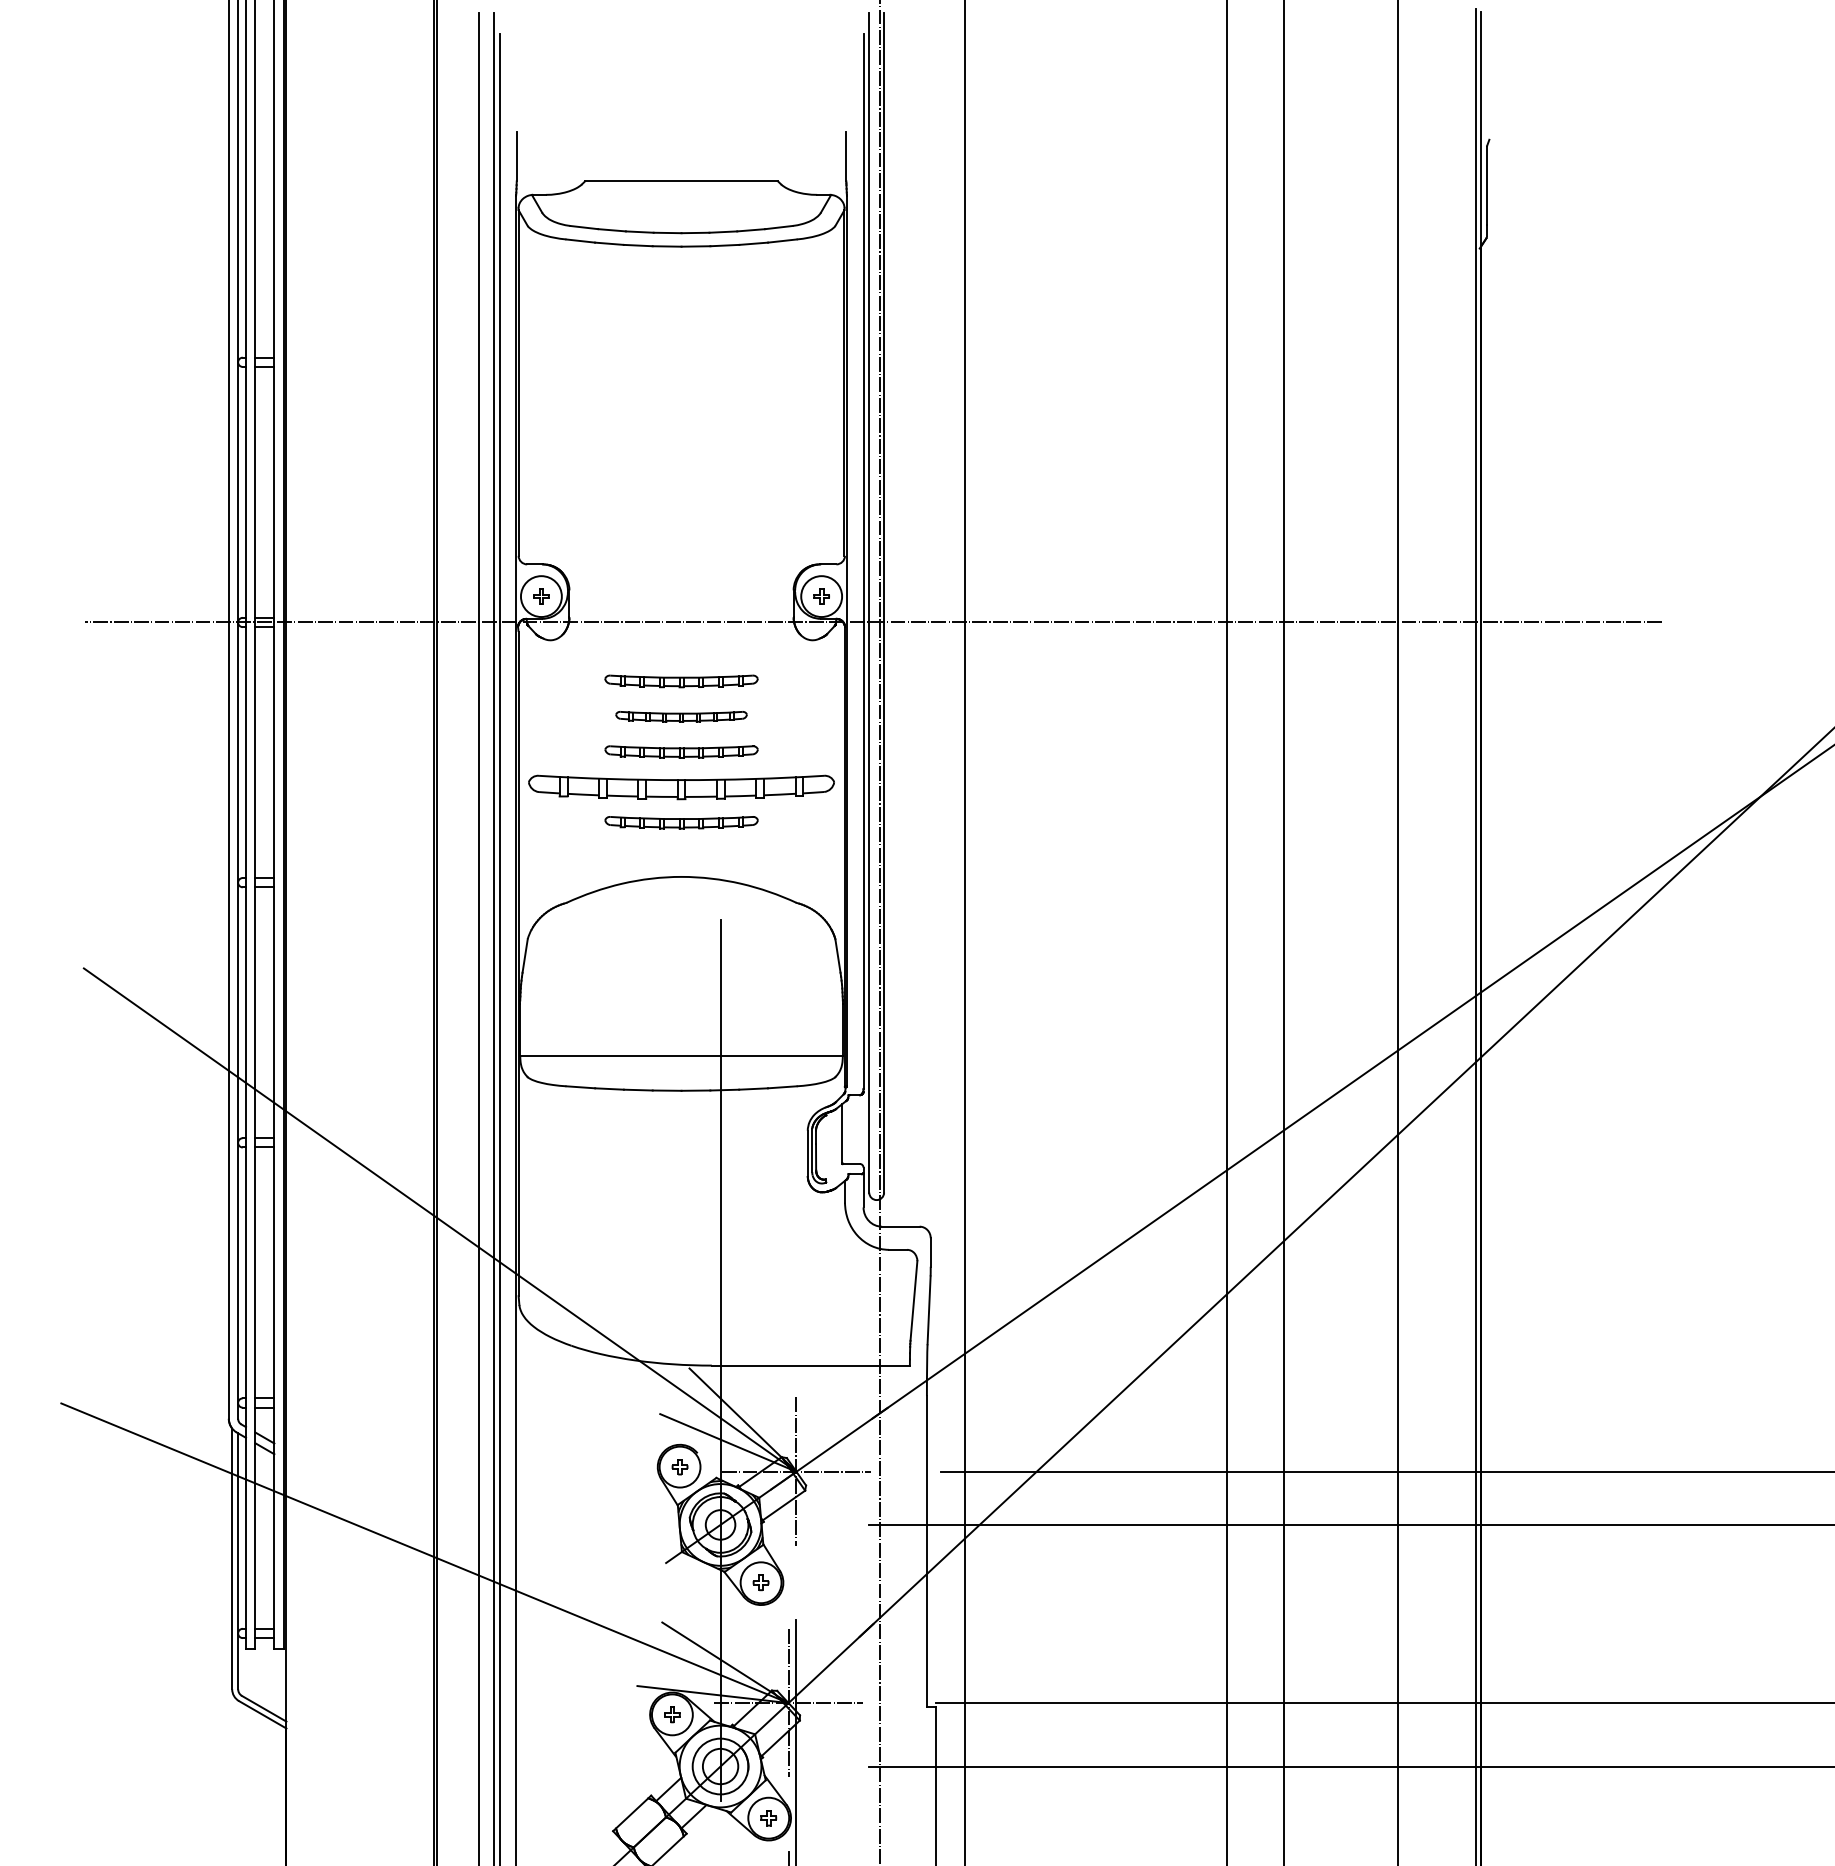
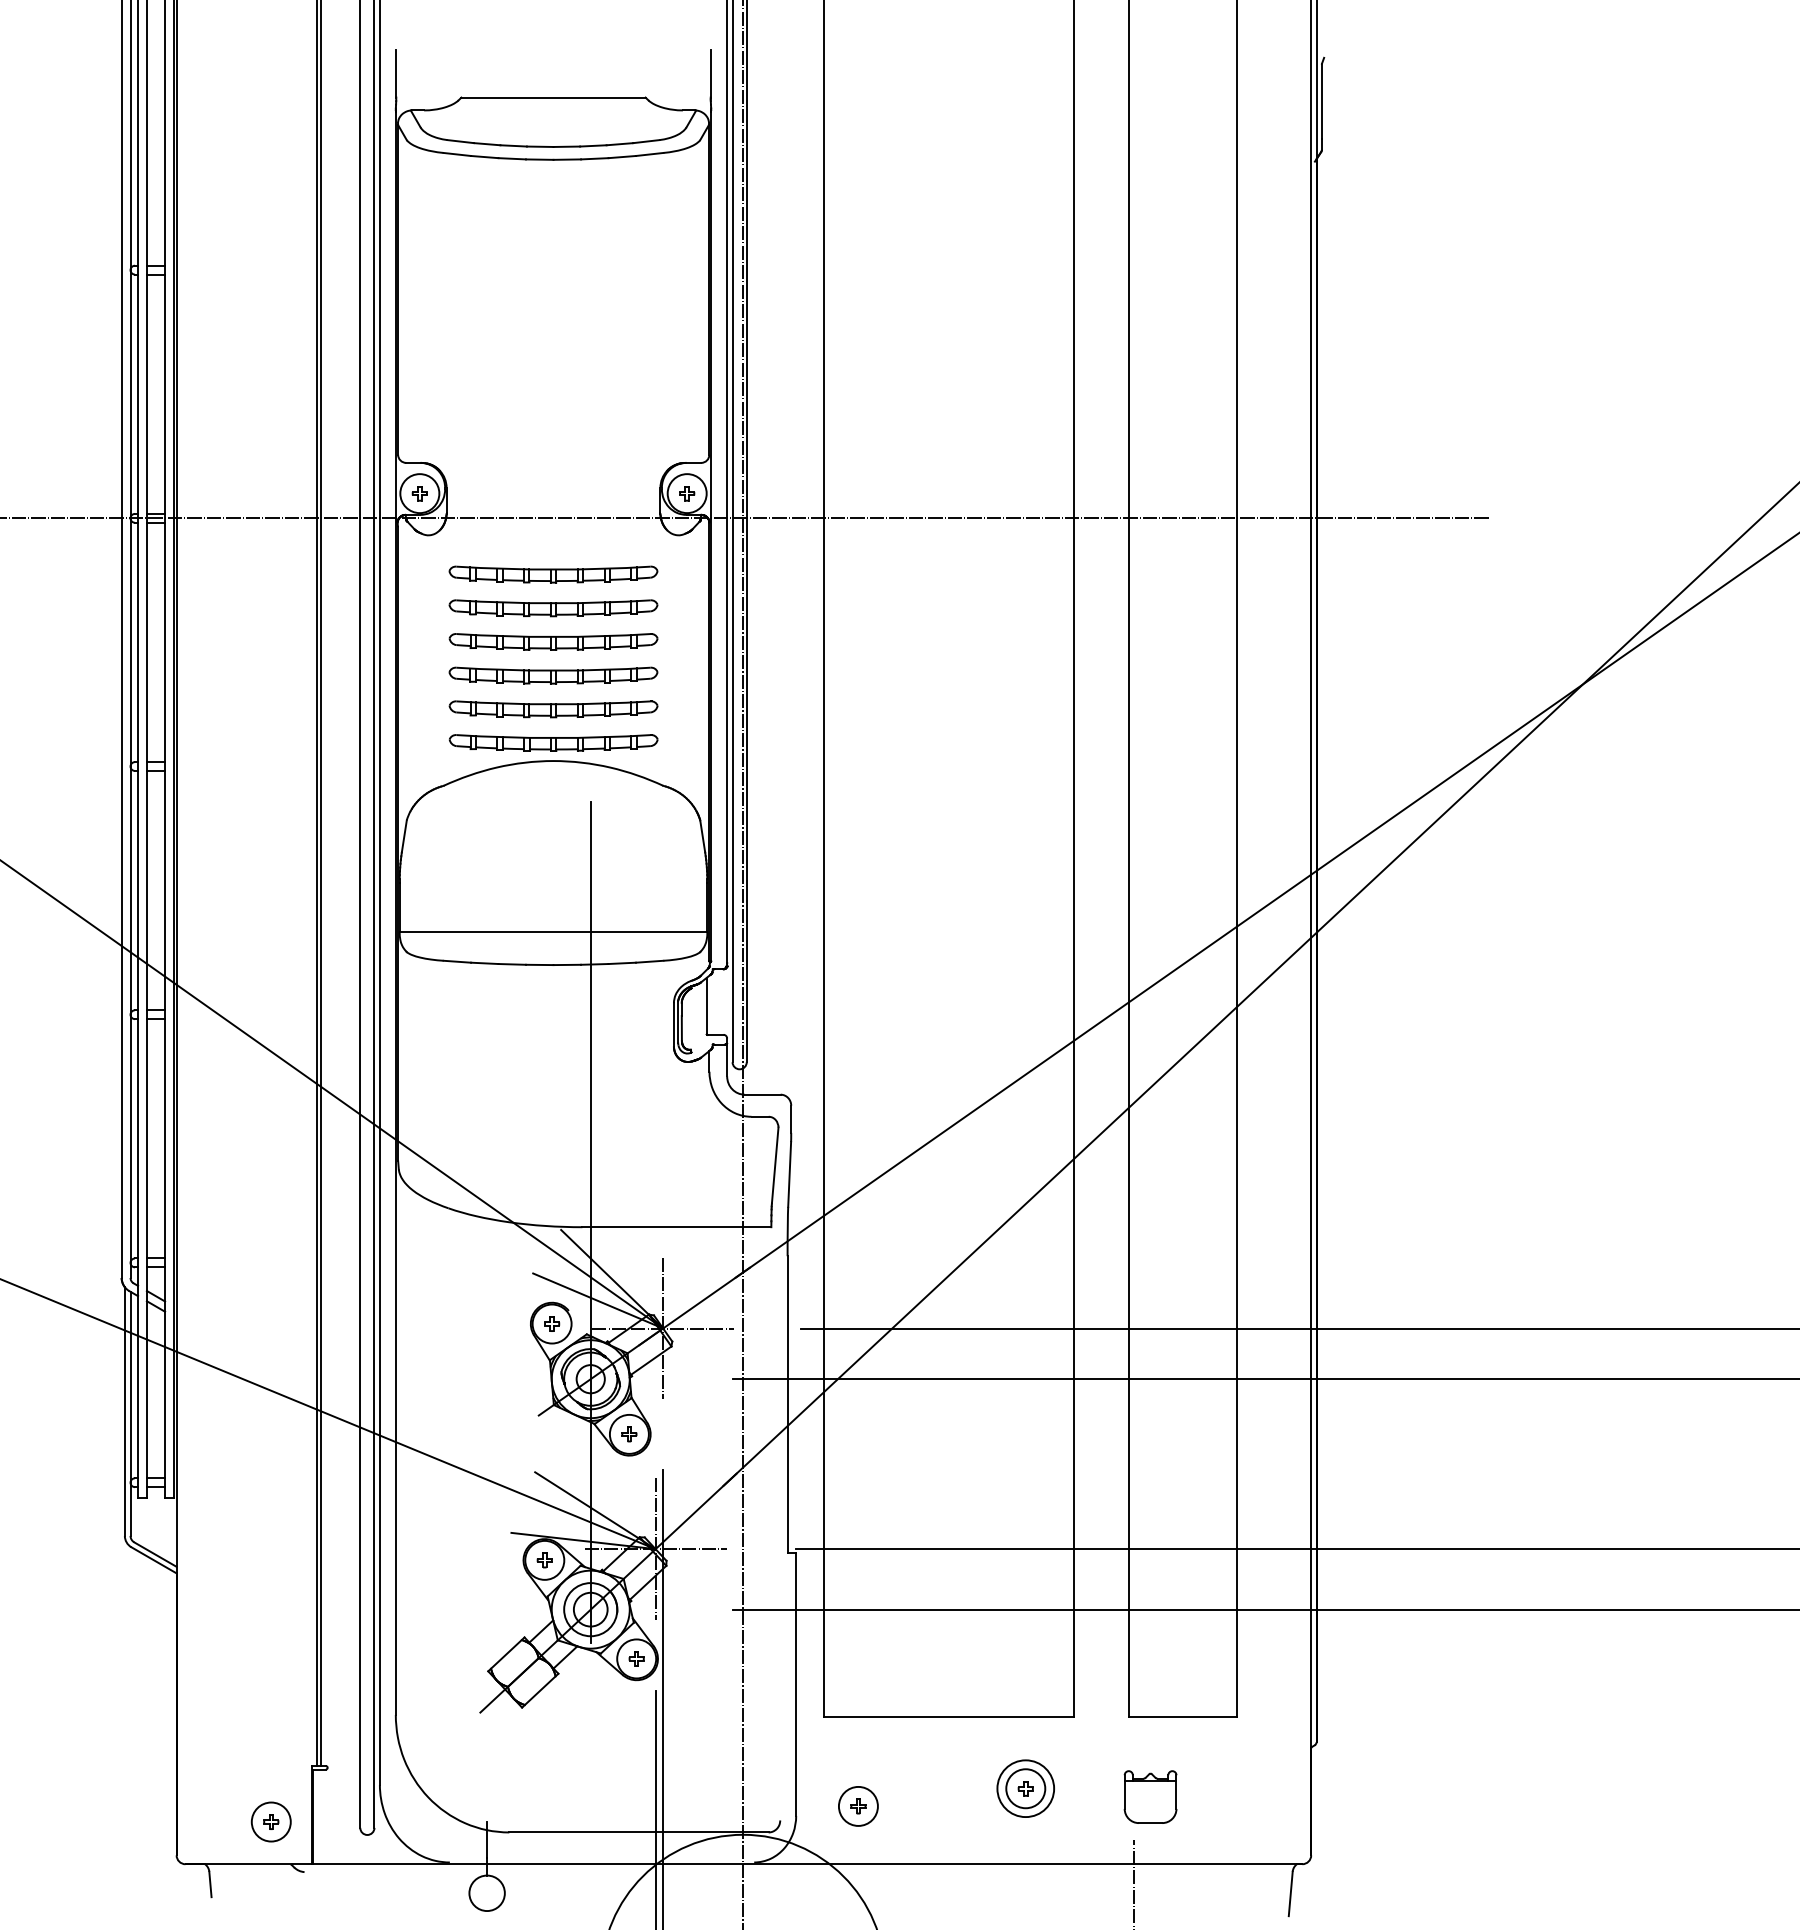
part: (681, 681) -> (553, 574), size x1.43
part: (681, 717) -> (553, 608), size x1.67
part: (681, 751) -> (553, 641), size x1.43
part: (681, 787) -> (553, 675), size x0.71
part: (681, 822) -> (553, 709), size x1.43
part: (681, 857) -> (553, 742), added

